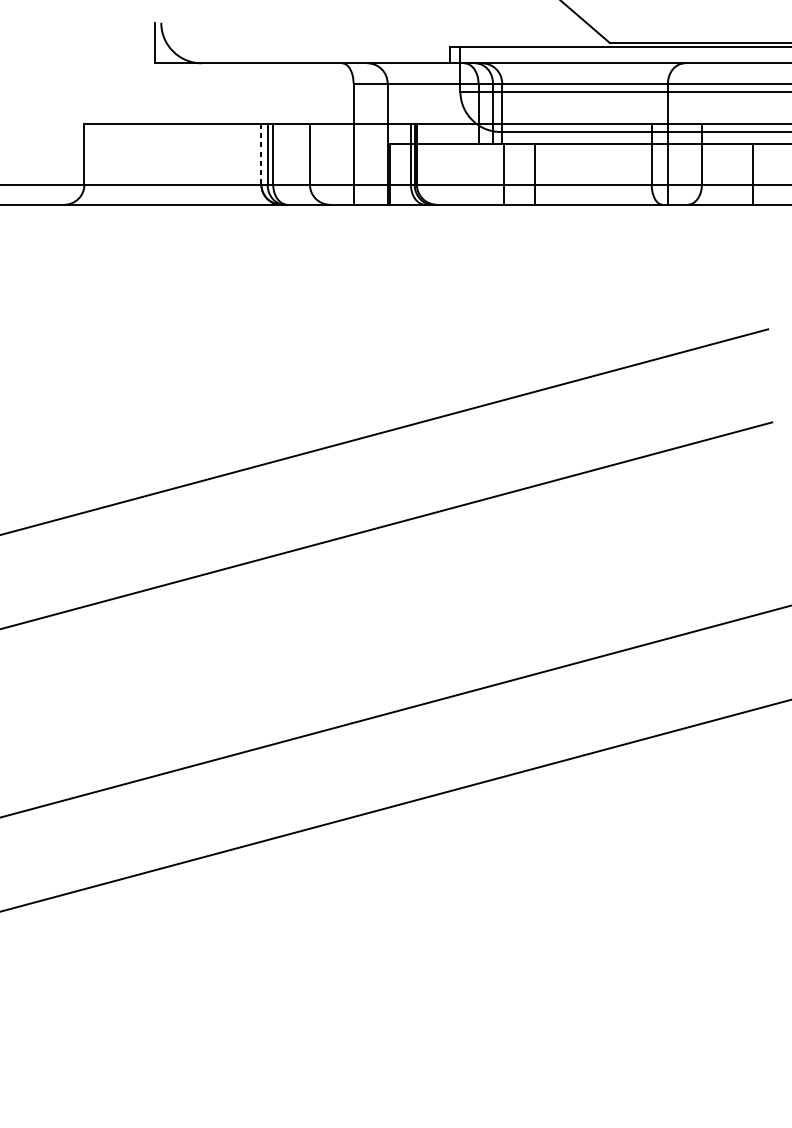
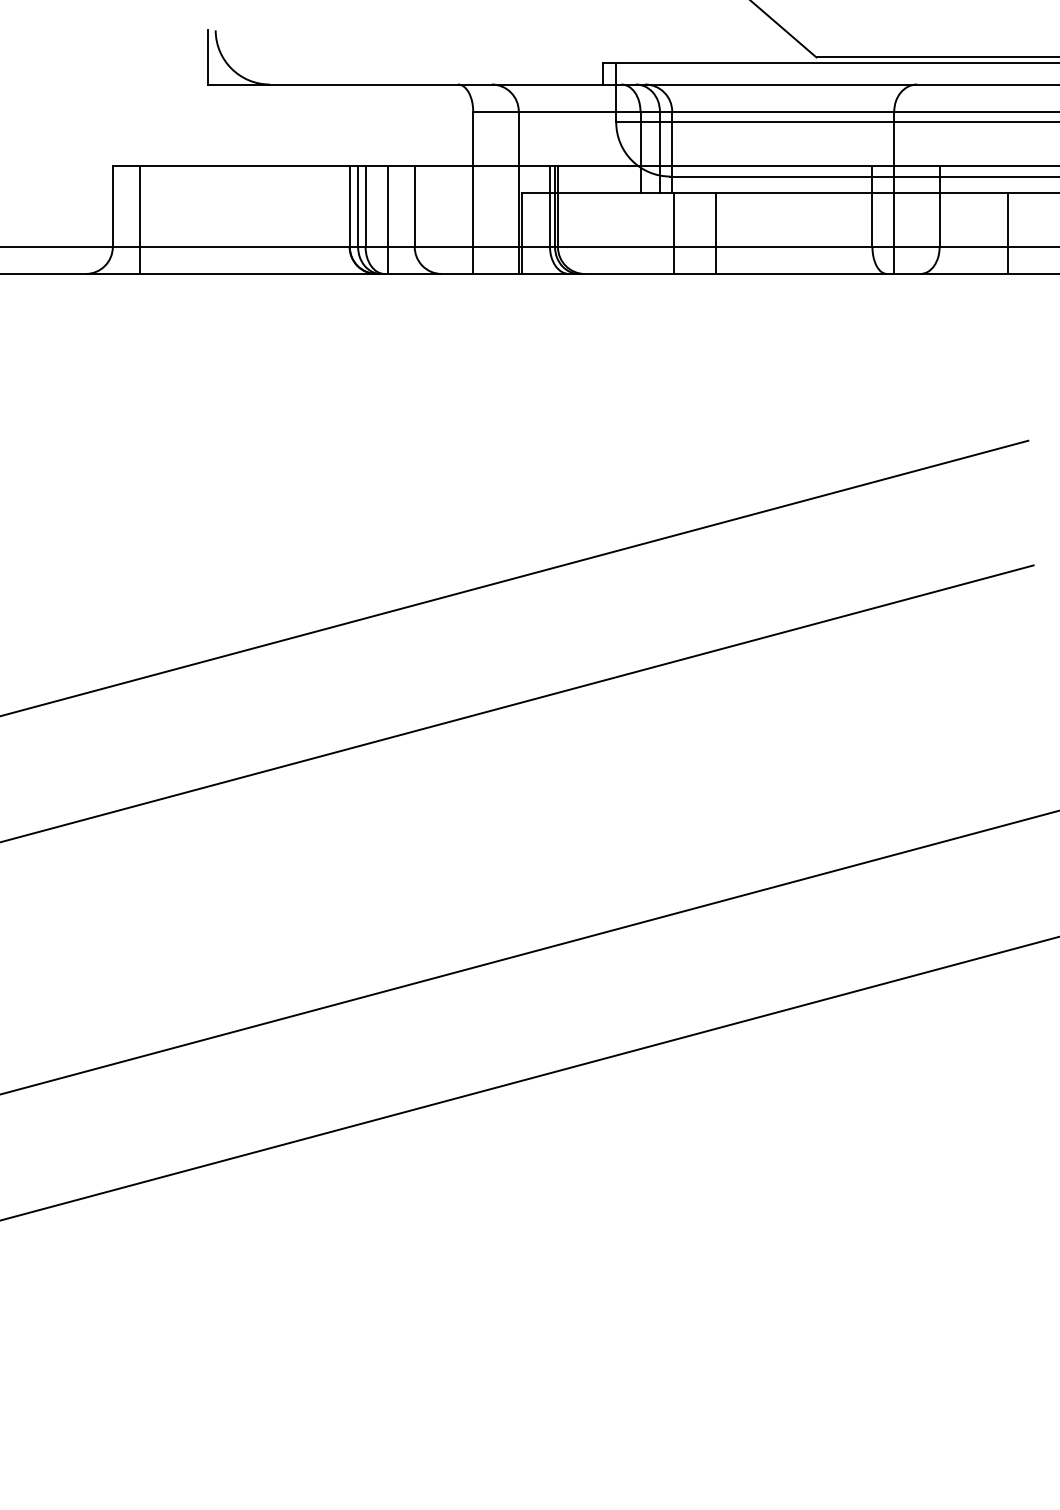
line: (261, 154) -> (349, 206), dashed -> solid
line: (104, 164) -> (139, 219), added
line: (289, 164) -> (387, 219), added

